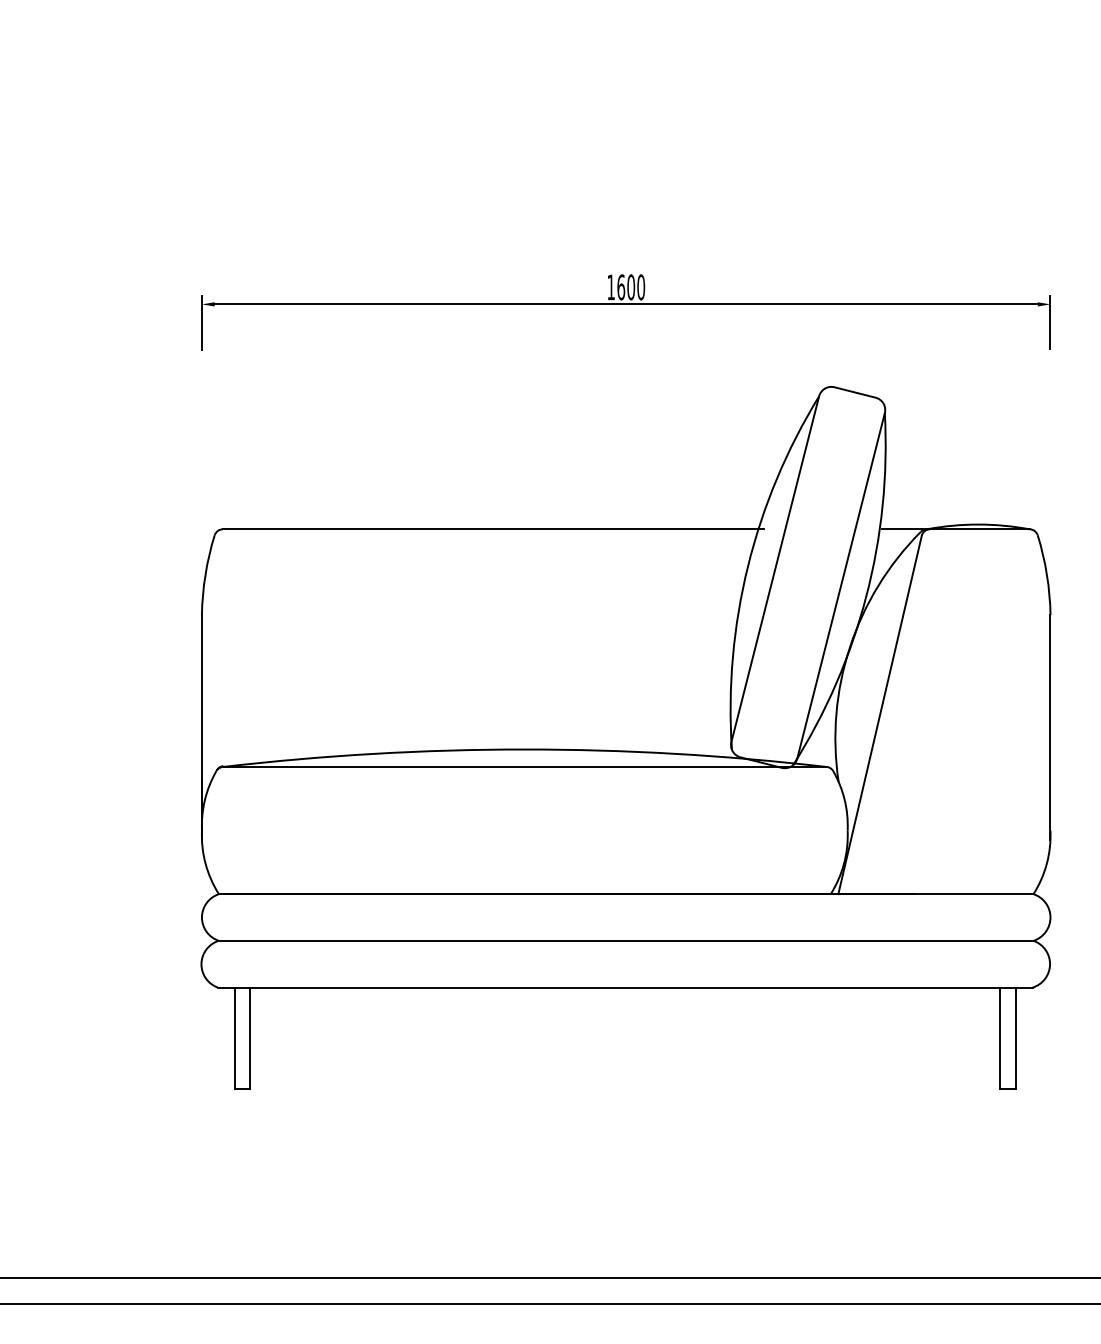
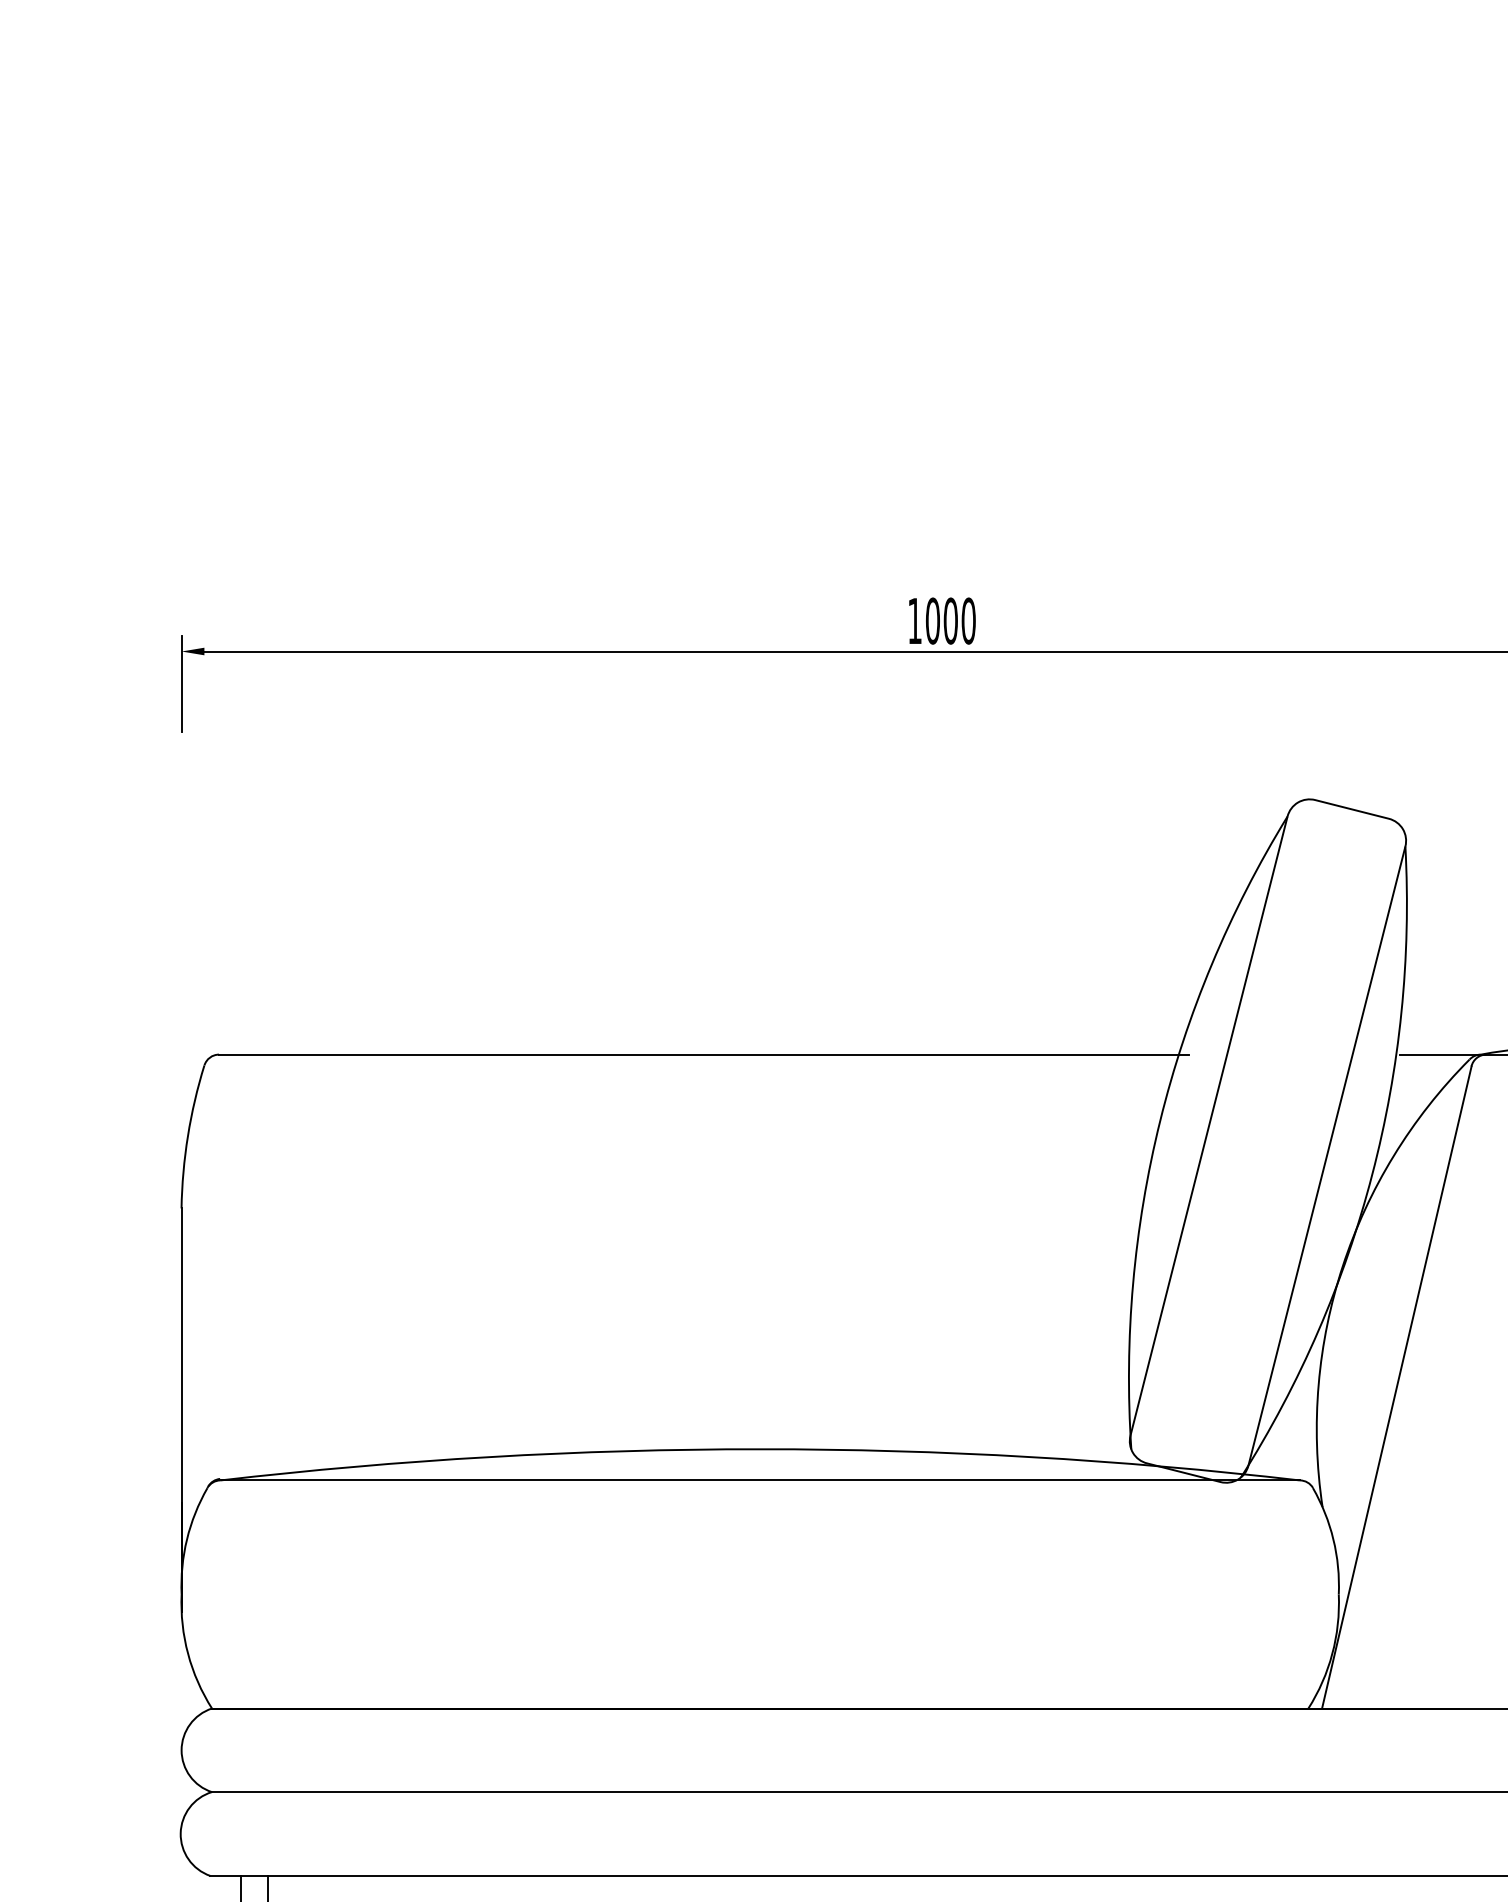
text: (621, 287) -> (933, 621), 1600 -> 1000

